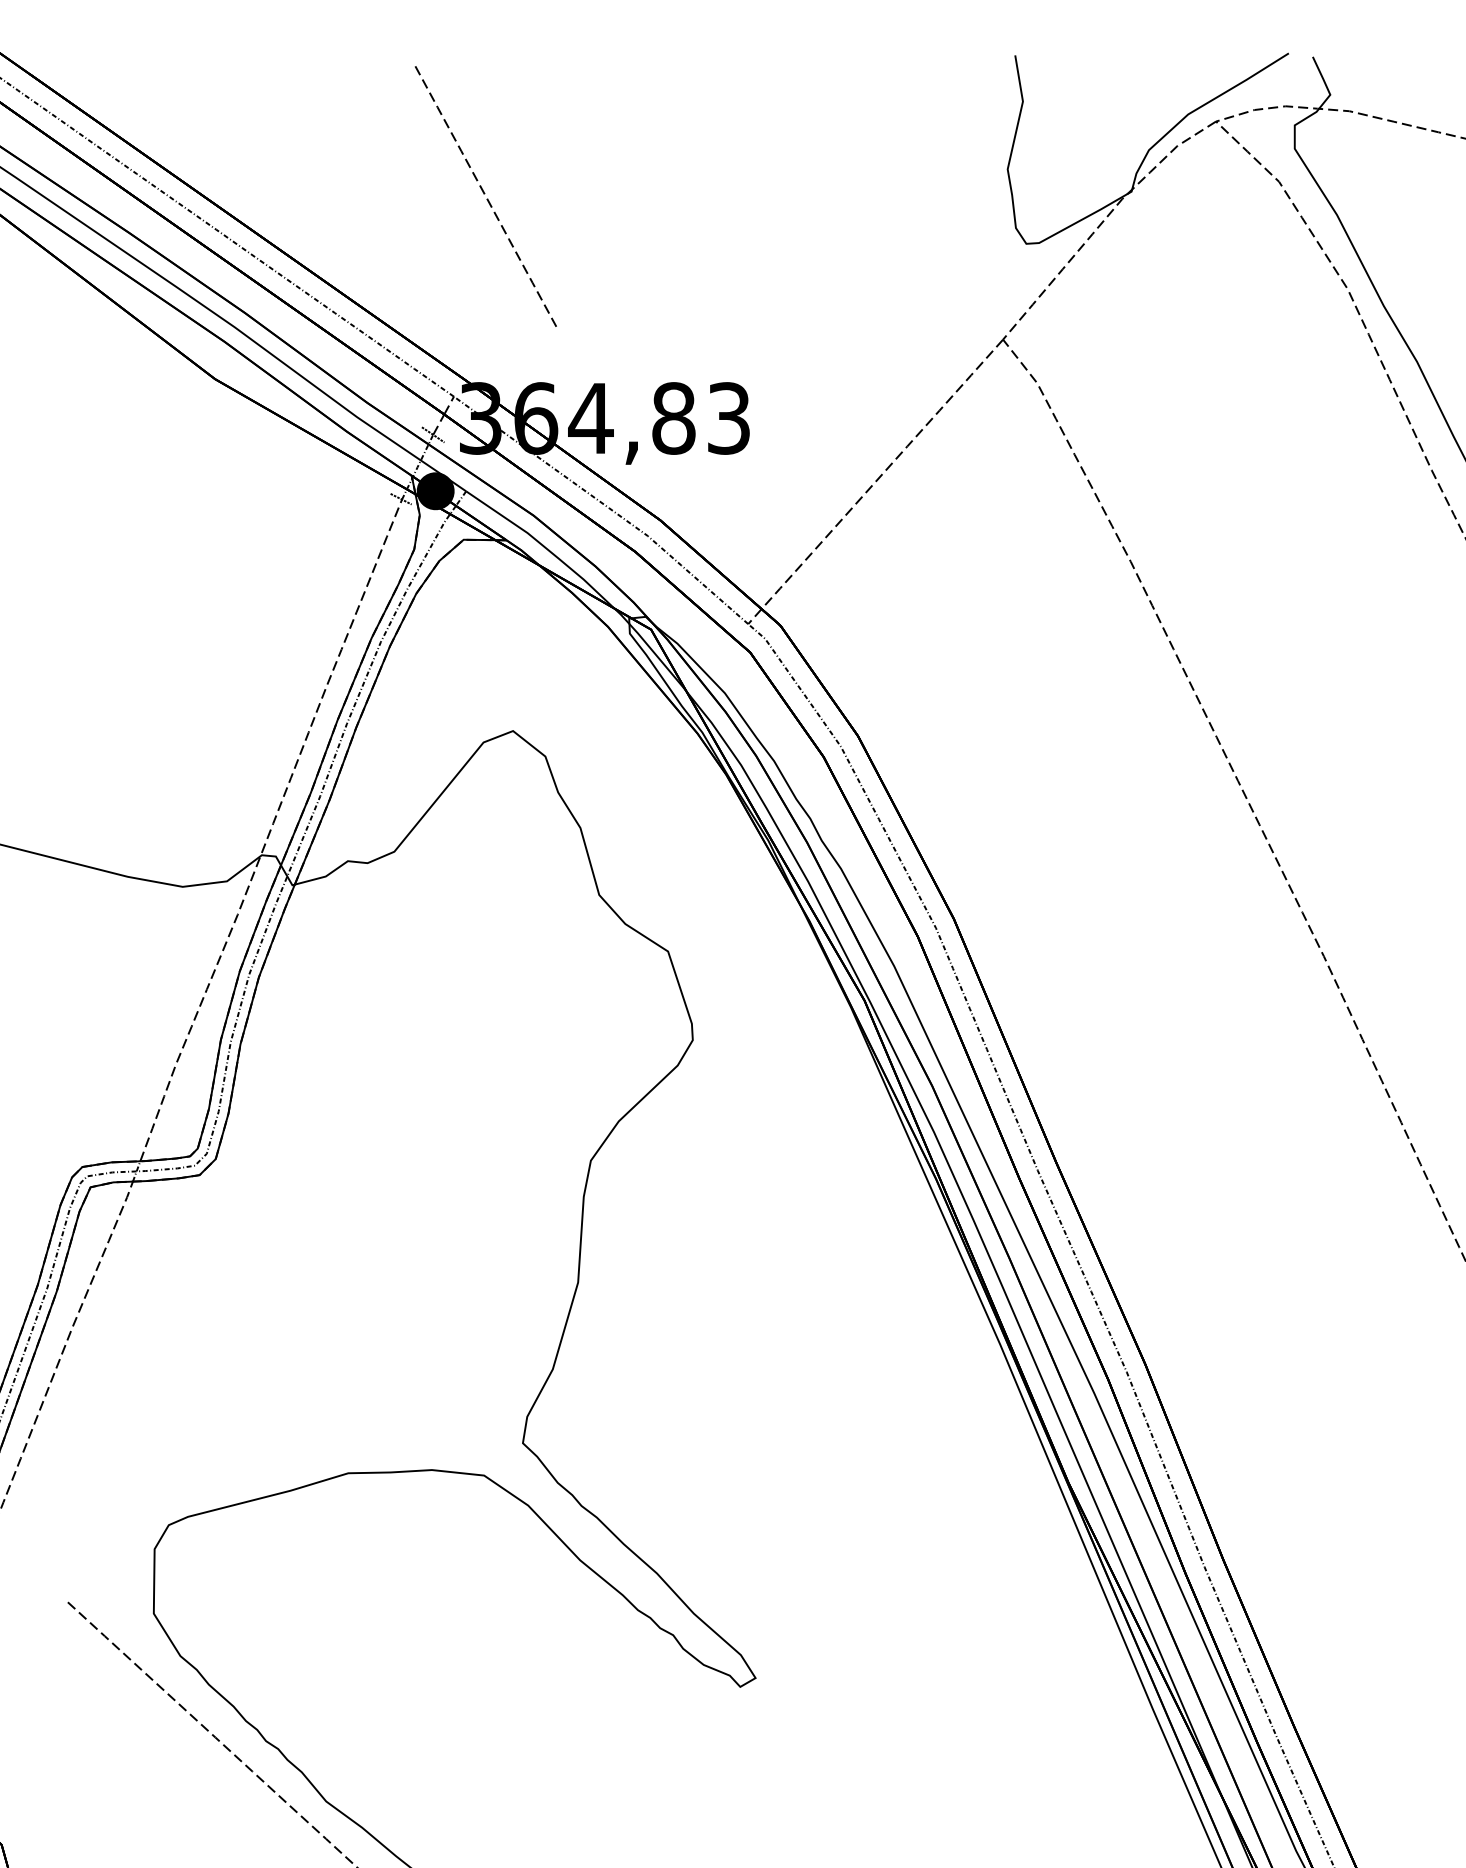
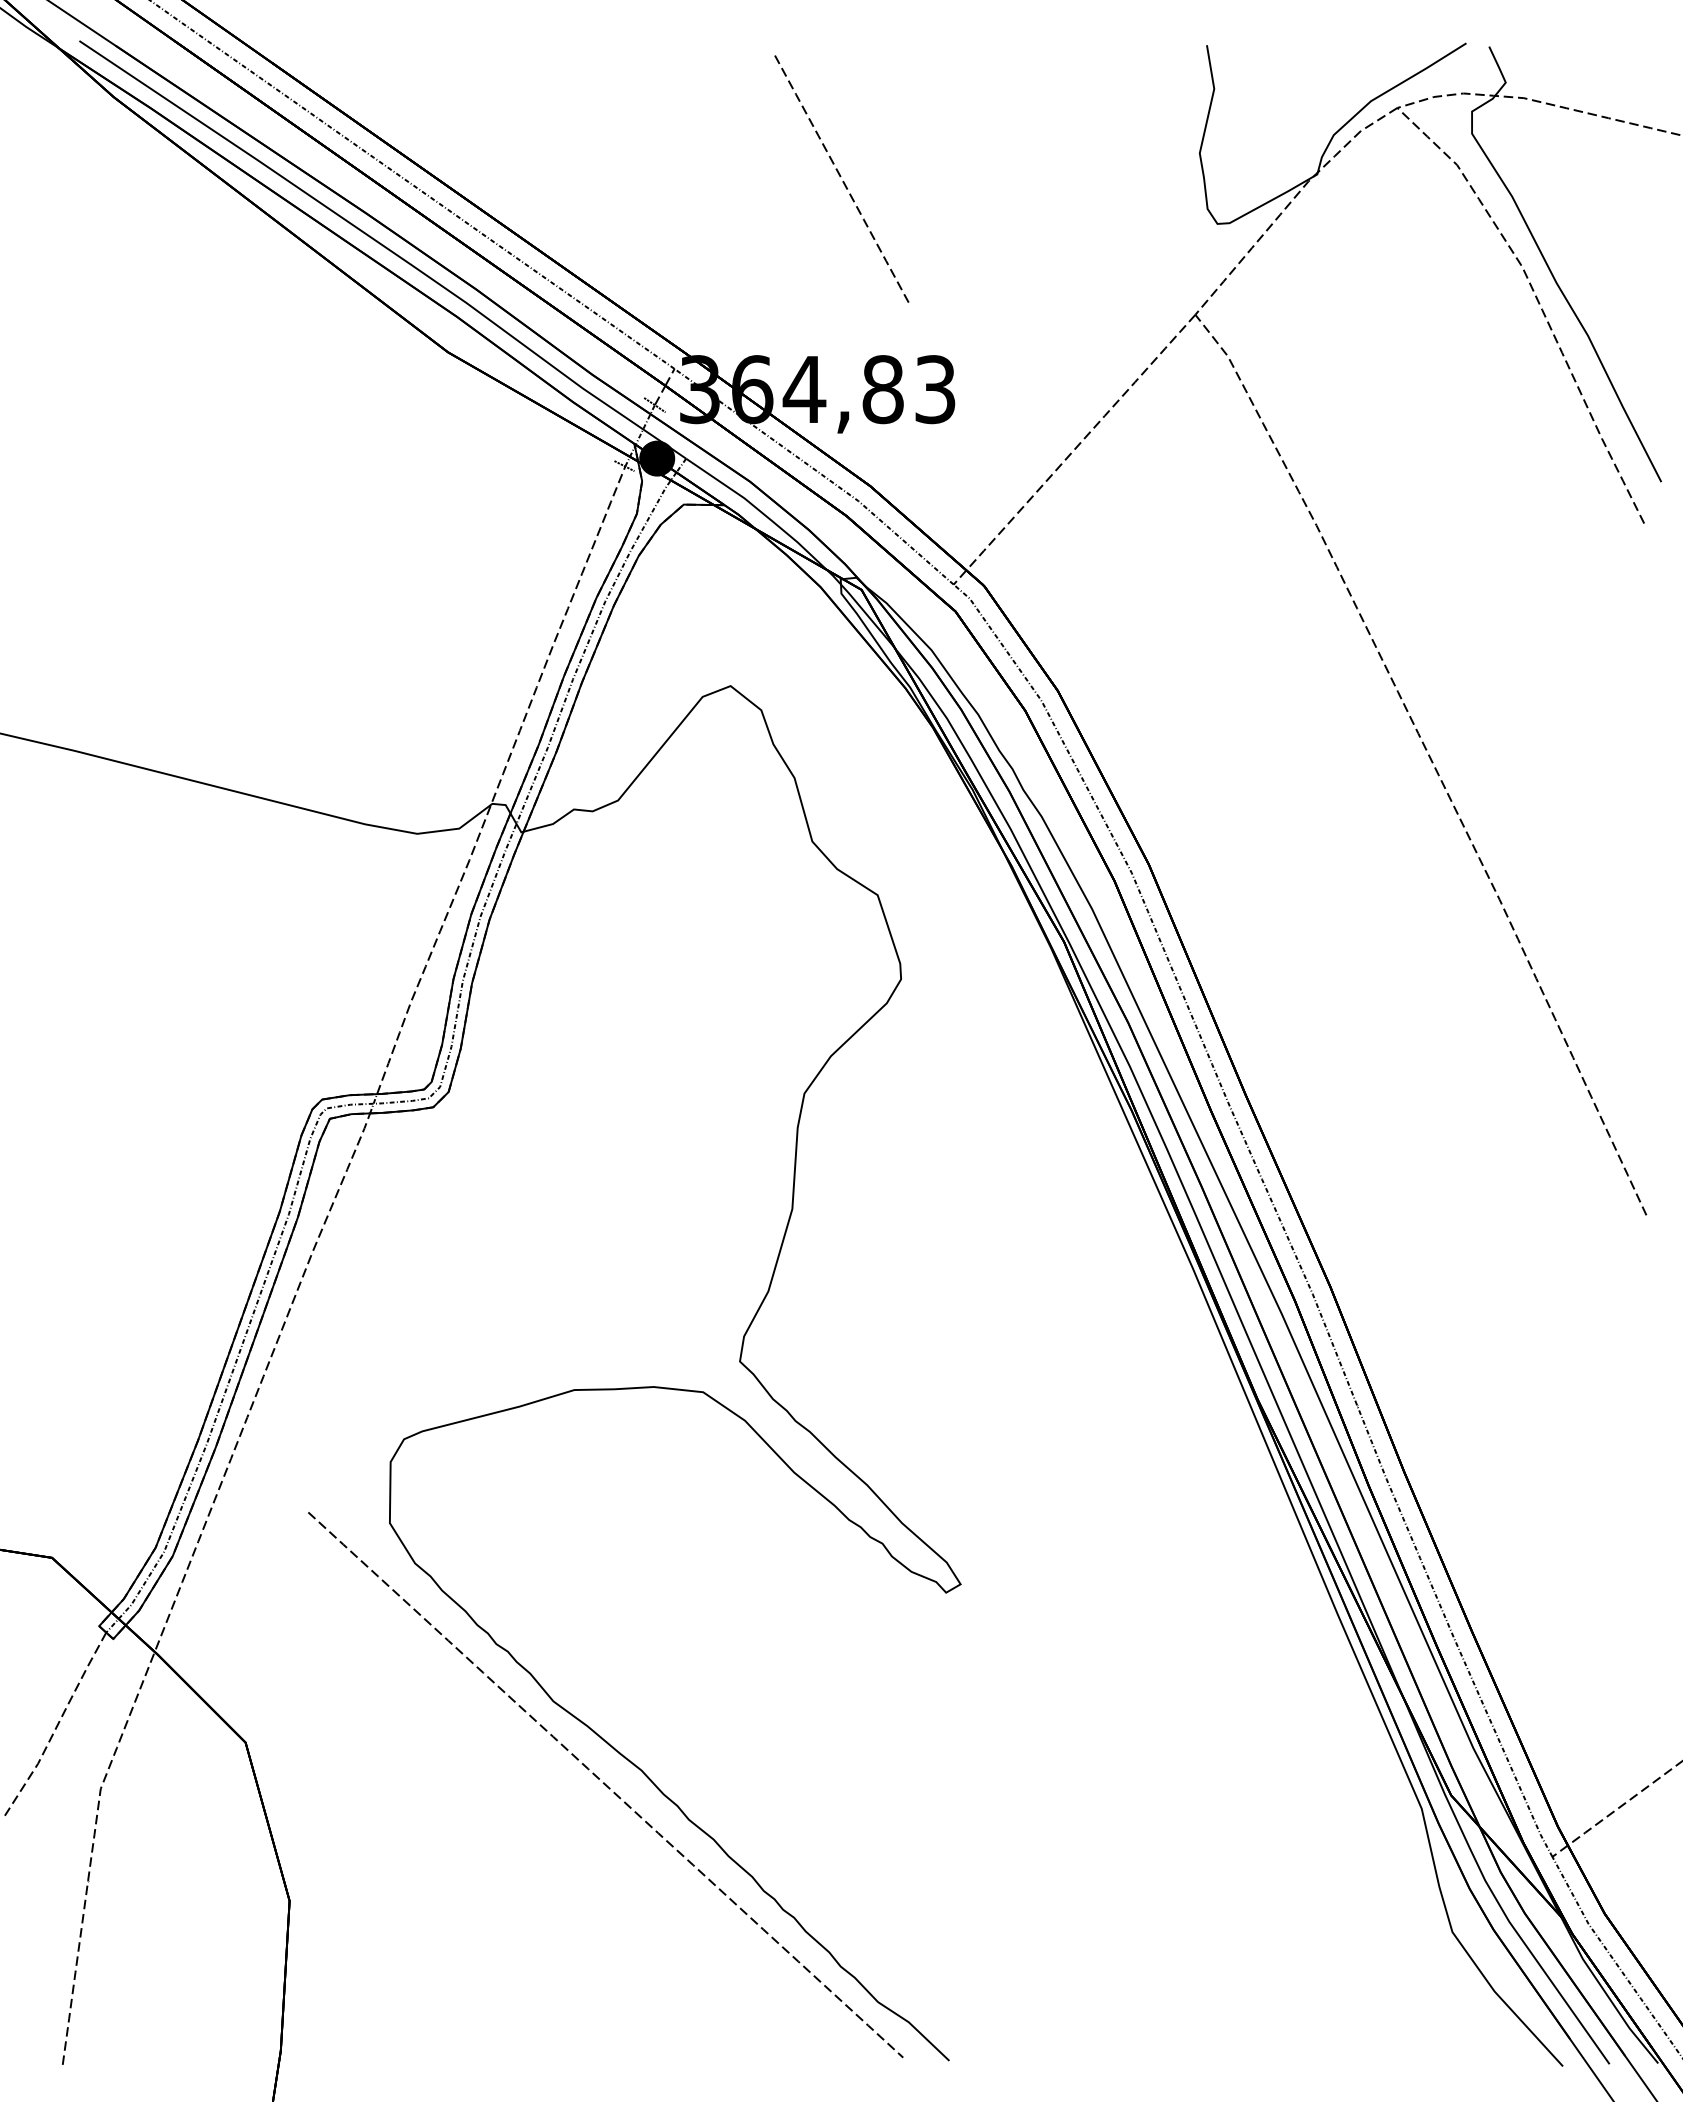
curve: (484, 194) -> (840, 177), moved

